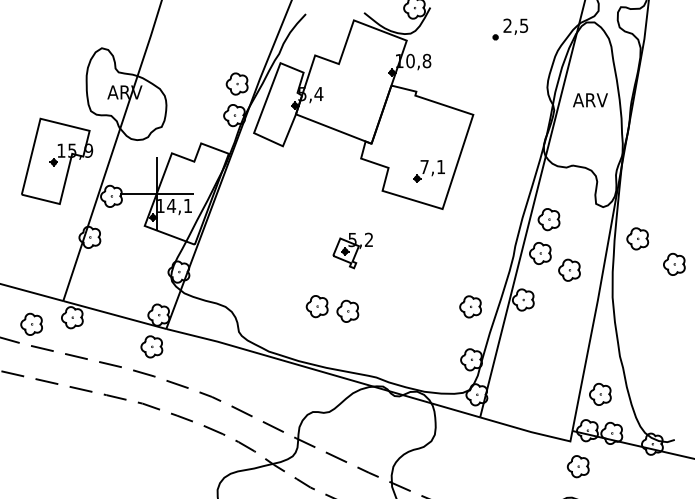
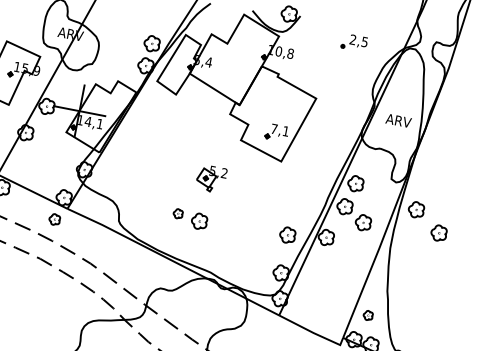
text: (590, 100) -> (398, 121), moved
part: (316, 306) -> (177, 213), size x0.6
part: (151, 346) -> (54, 219), size x0.7
part: (600, 393) -> (368, 315), size x0.6

